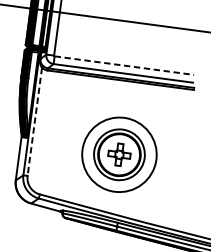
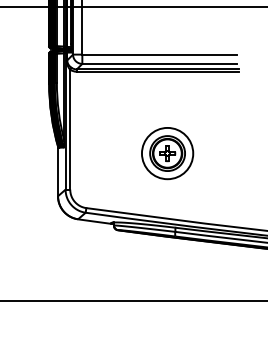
line: (125, 65) -> (160, 55), dashed -> solid
line: (35, 121) -> (70, 129), dashed -> solid
part: (119, 155) -> (167, 153), size x0.62

